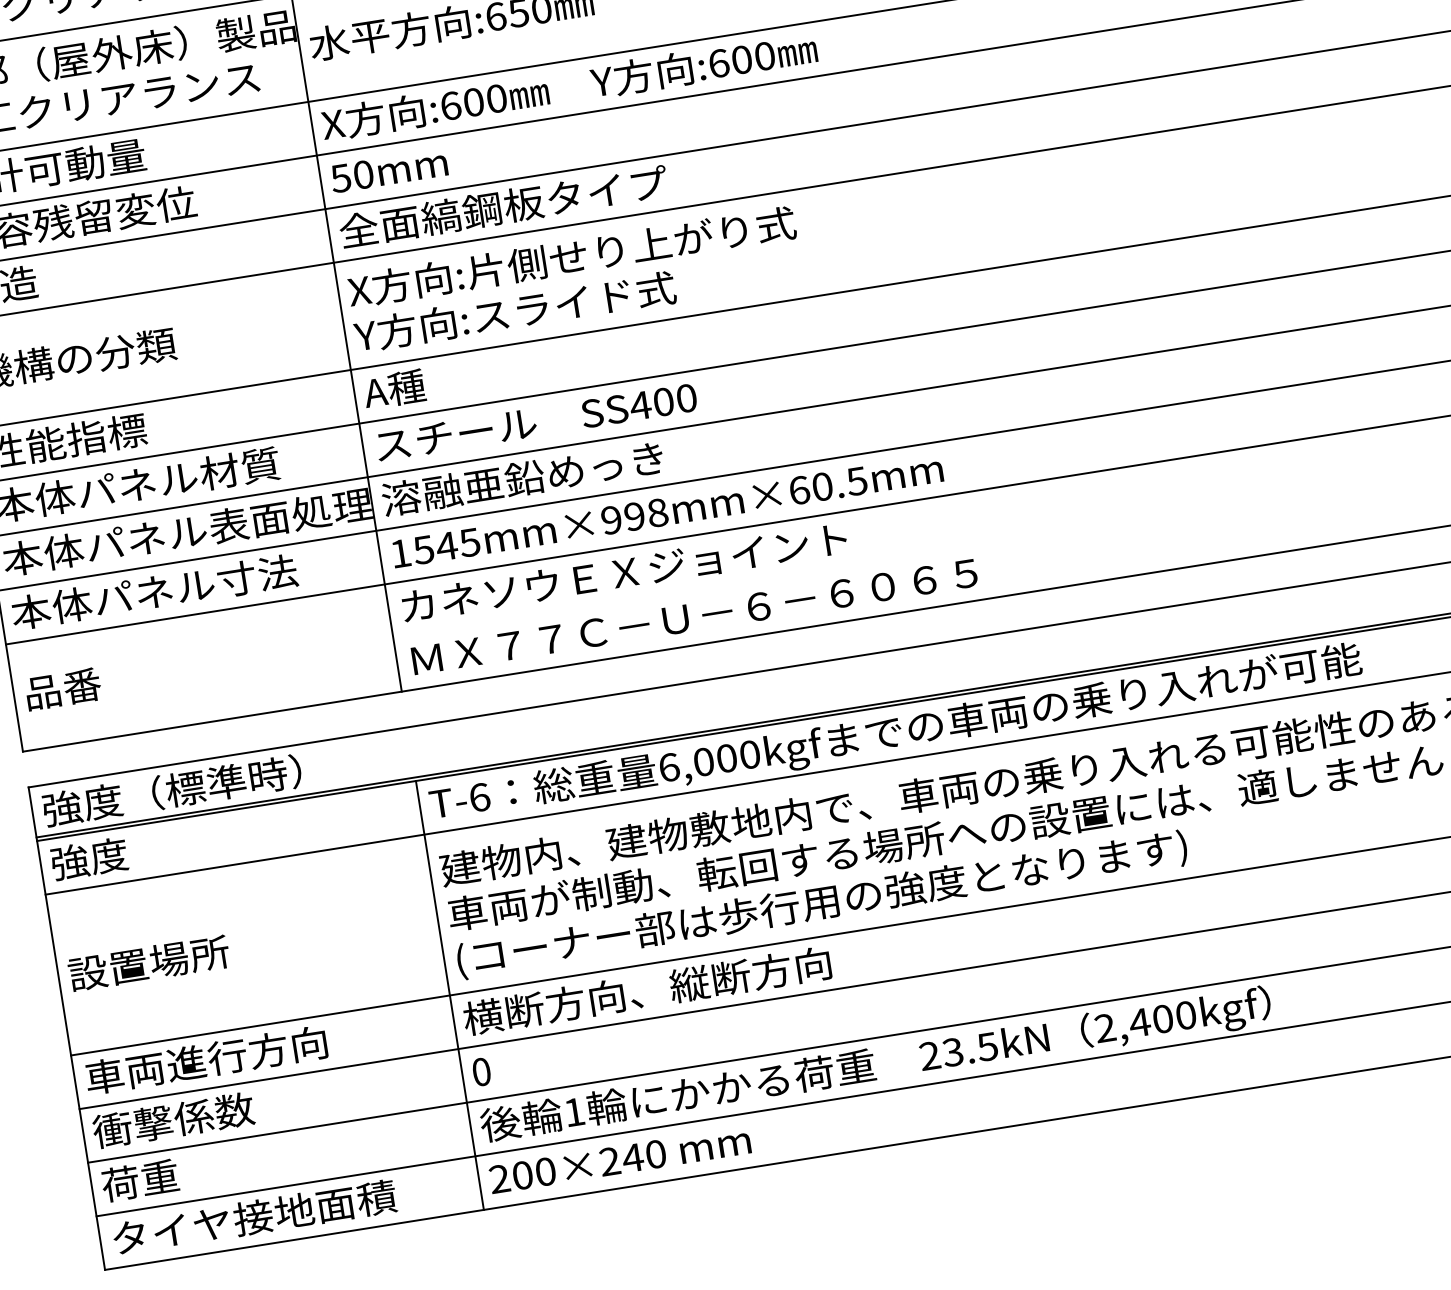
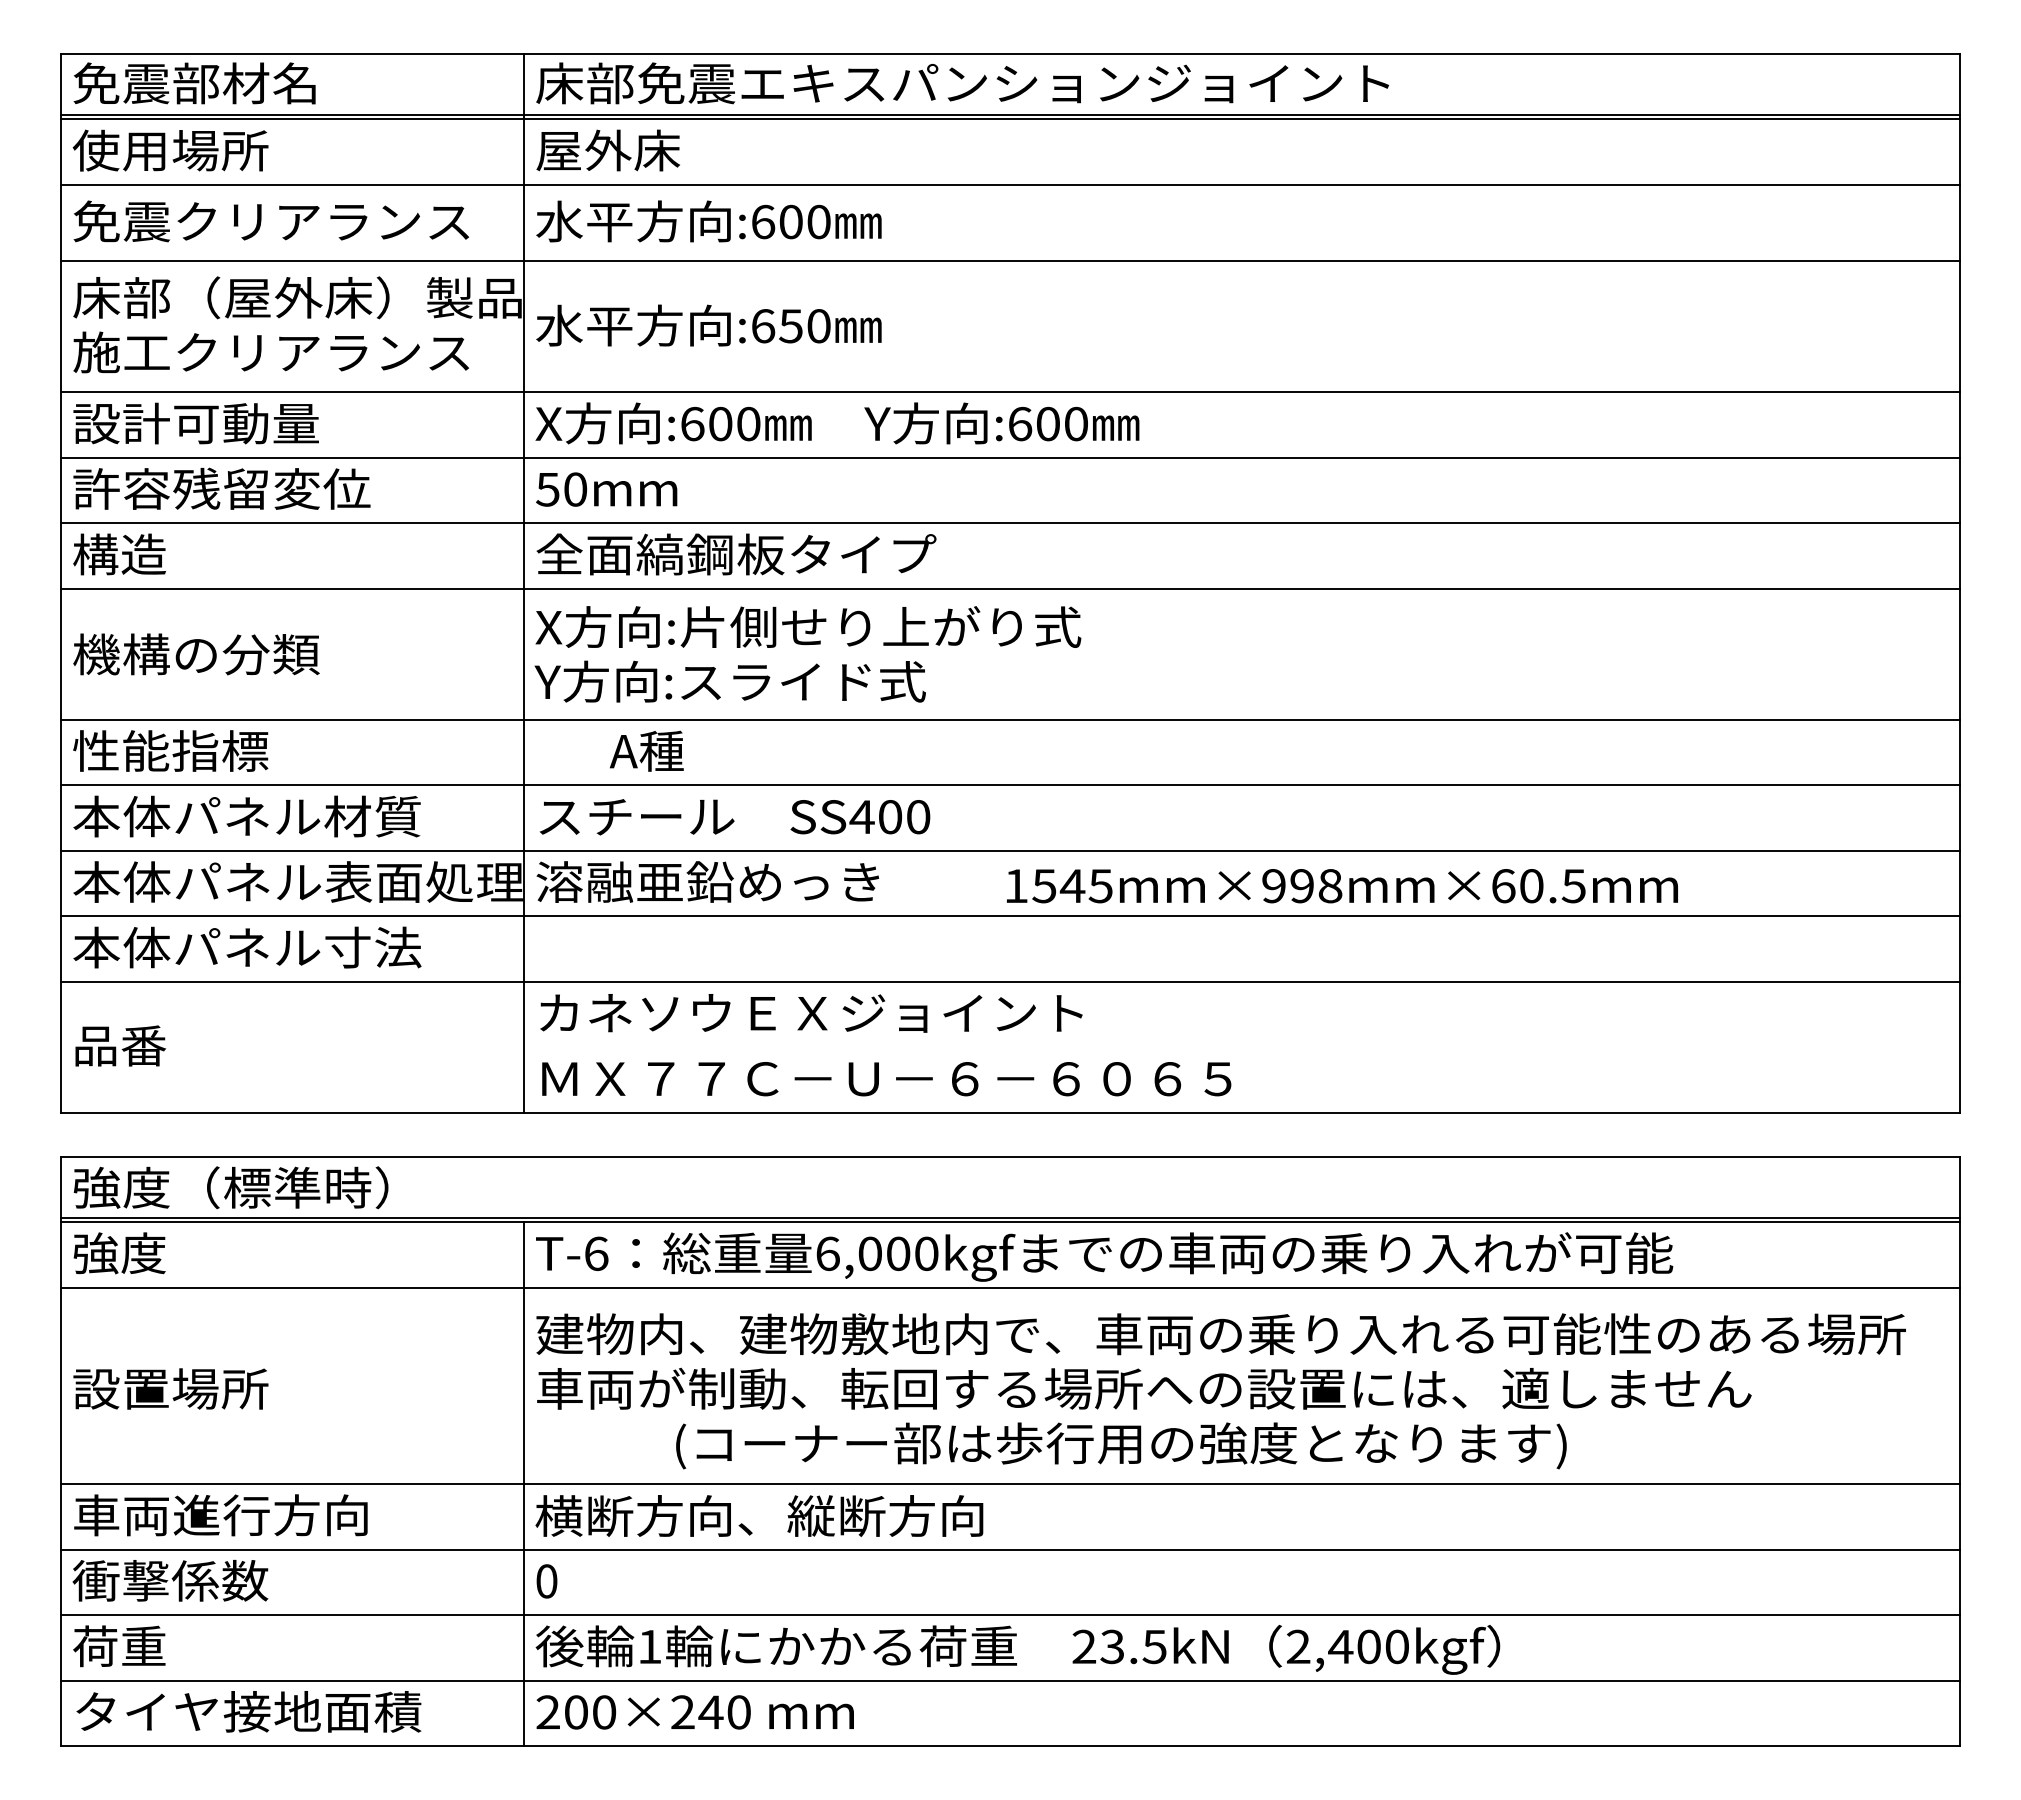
text: (394, 388) -> (646, 750), moved
text: (667, 511) -> (1342, 886), moved
text: (822, 904) -> (1121, 1445), moved

